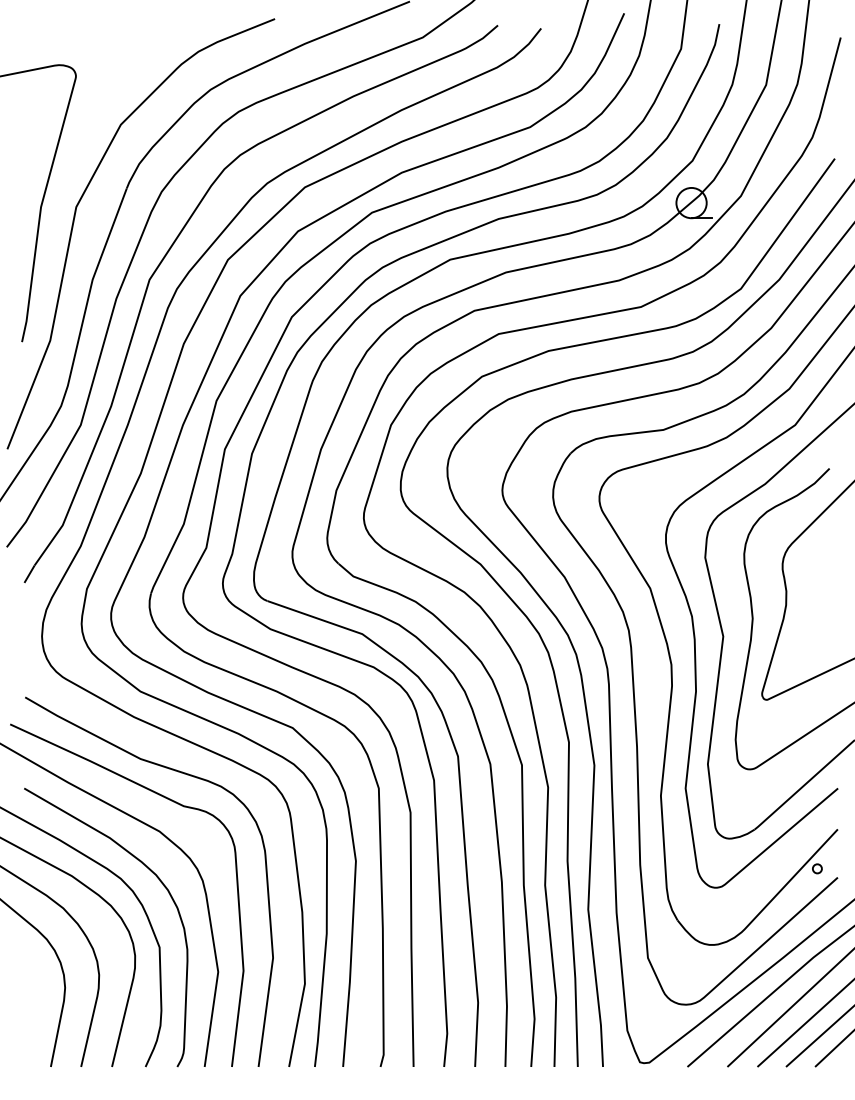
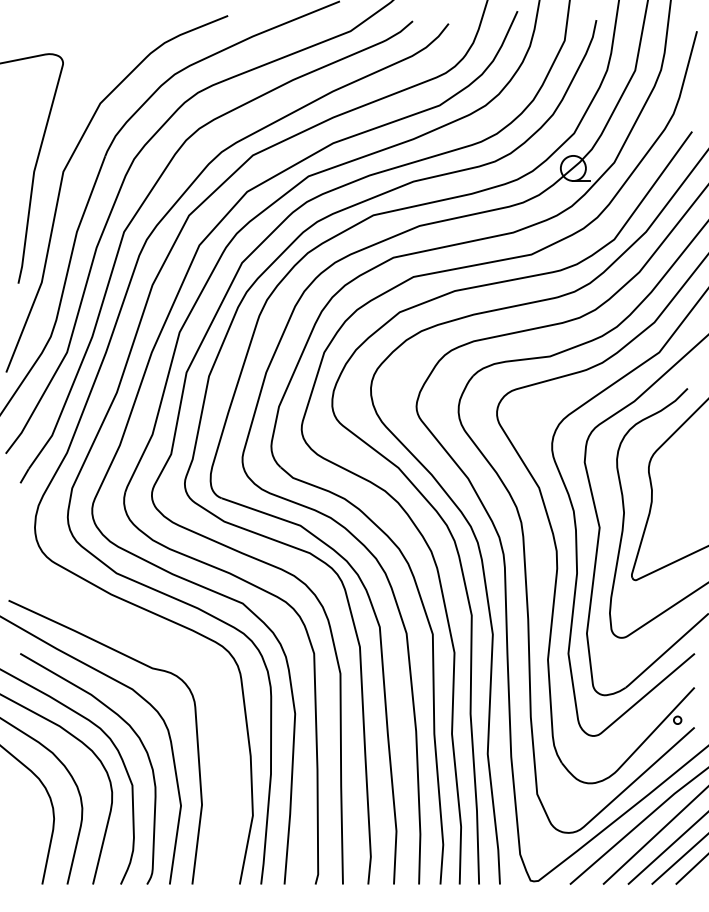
curve: (184, 774) -> (153, 642), removed

